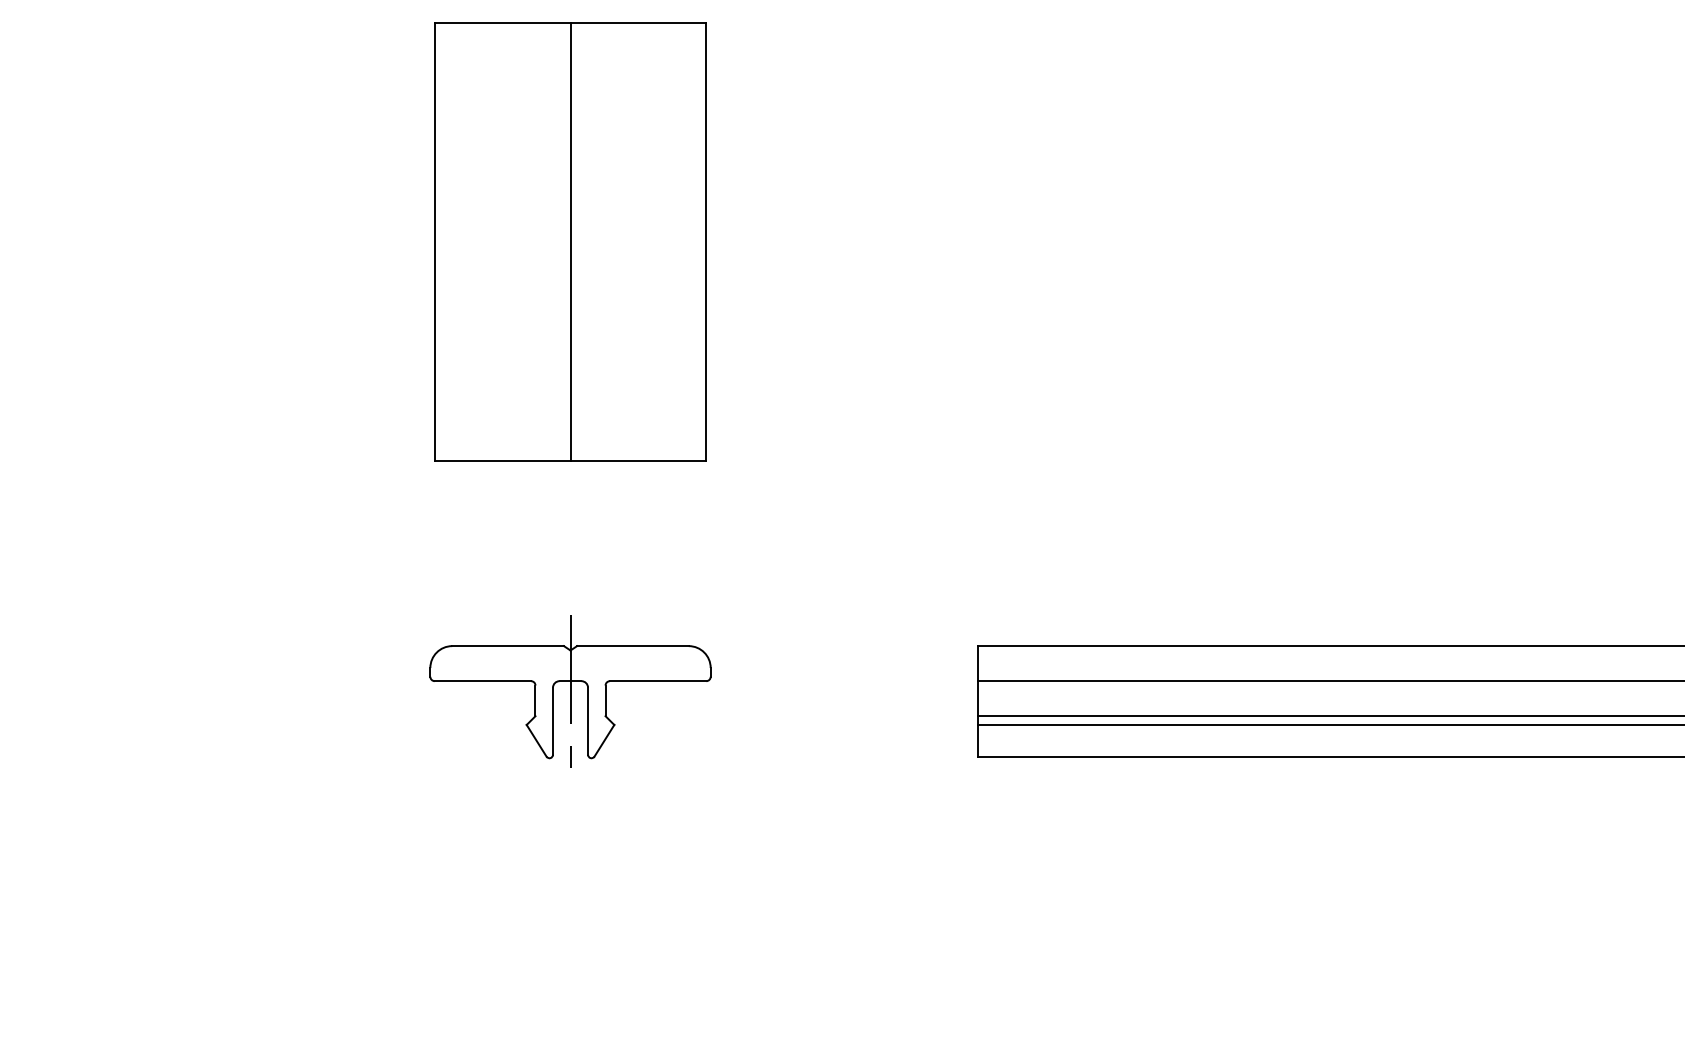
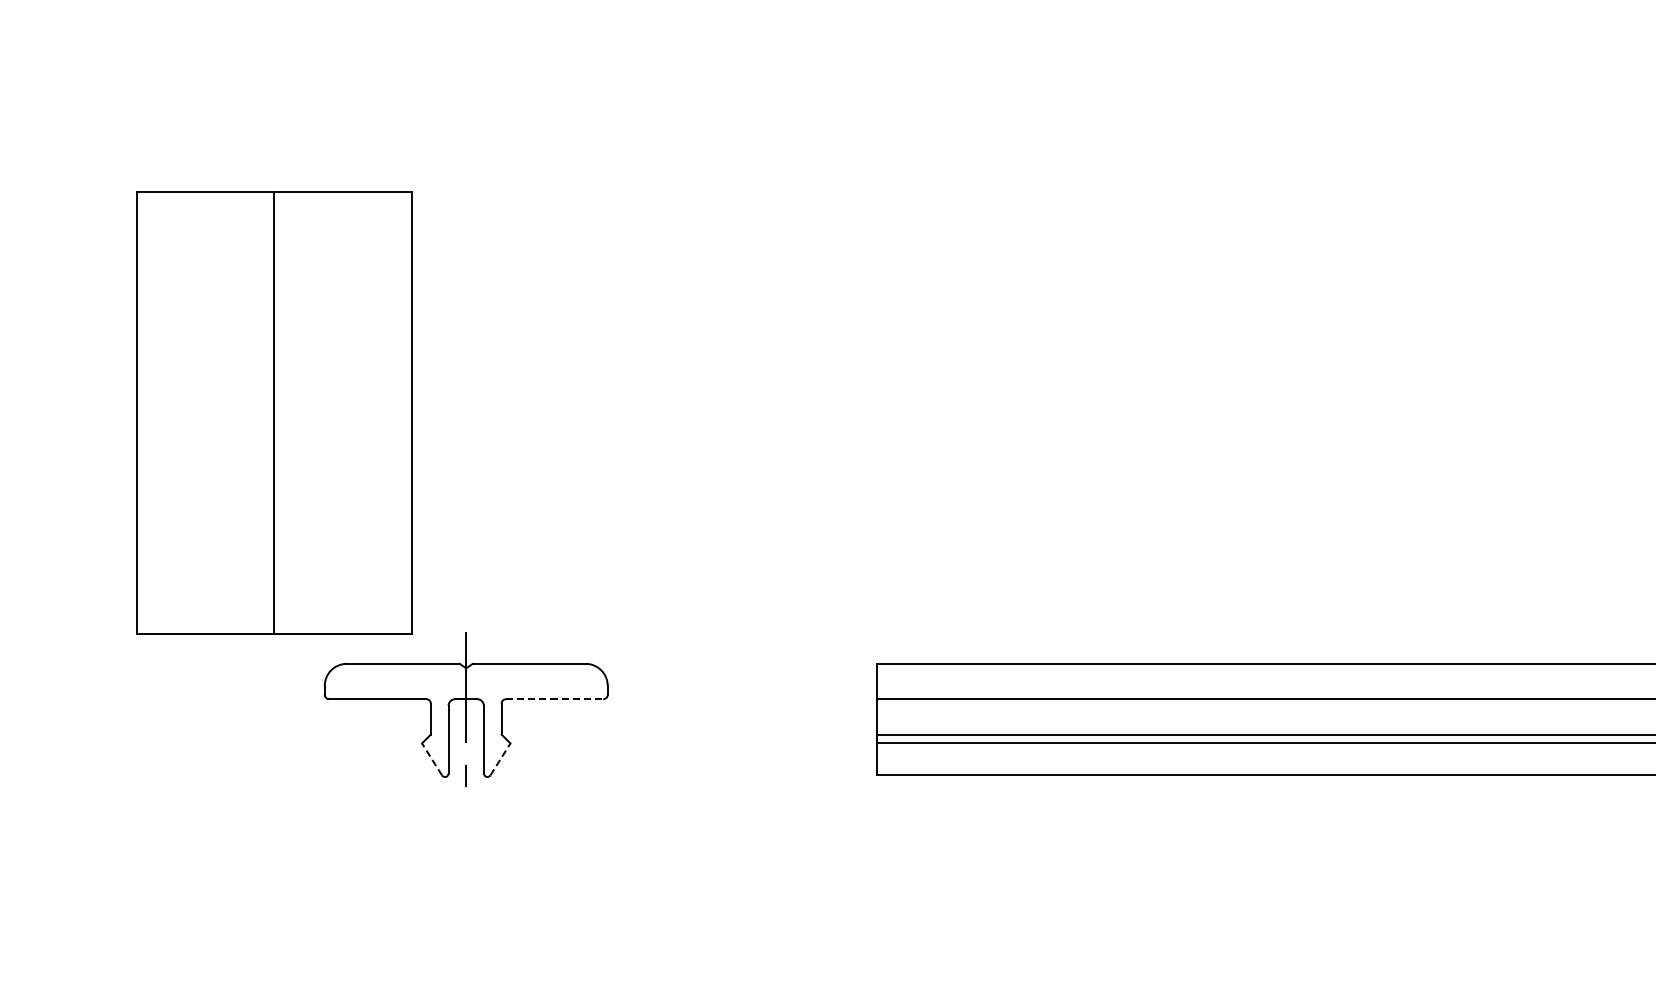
part: (570, 241) -> (274, 412), moved
line: (658, 681) -> (555, 699), solid -> dashed
line: (536, 740) -> (431, 759), solid -> dashed
line: (604, 740) -> (500, 759), solid -> dashed

